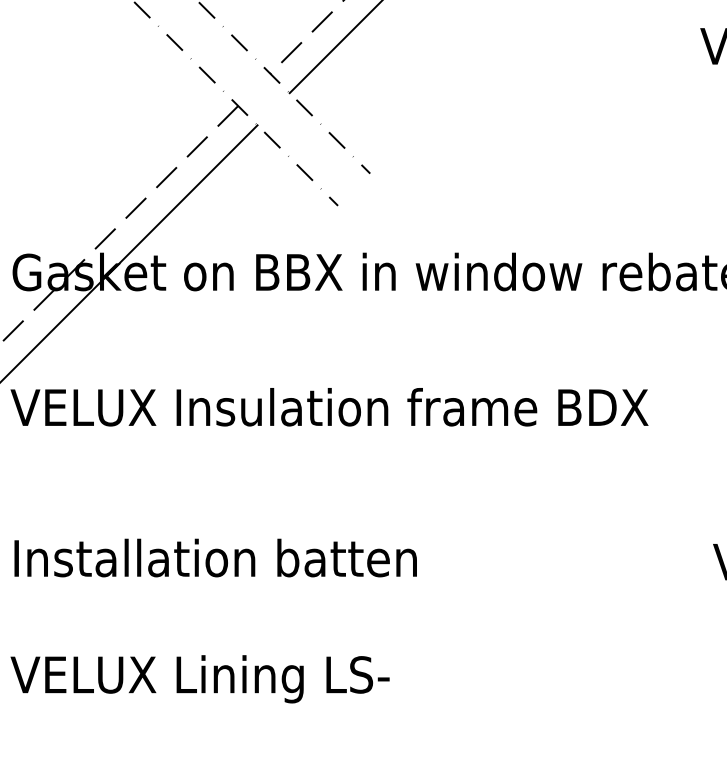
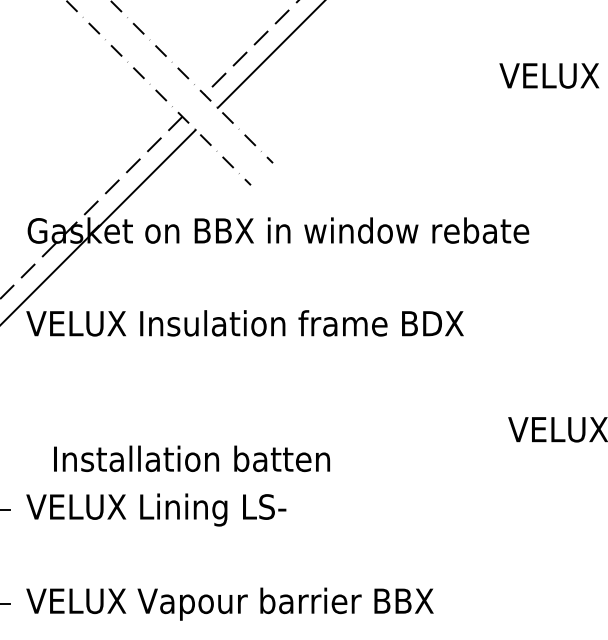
text: (214, 557) -> (191, 458), moved

